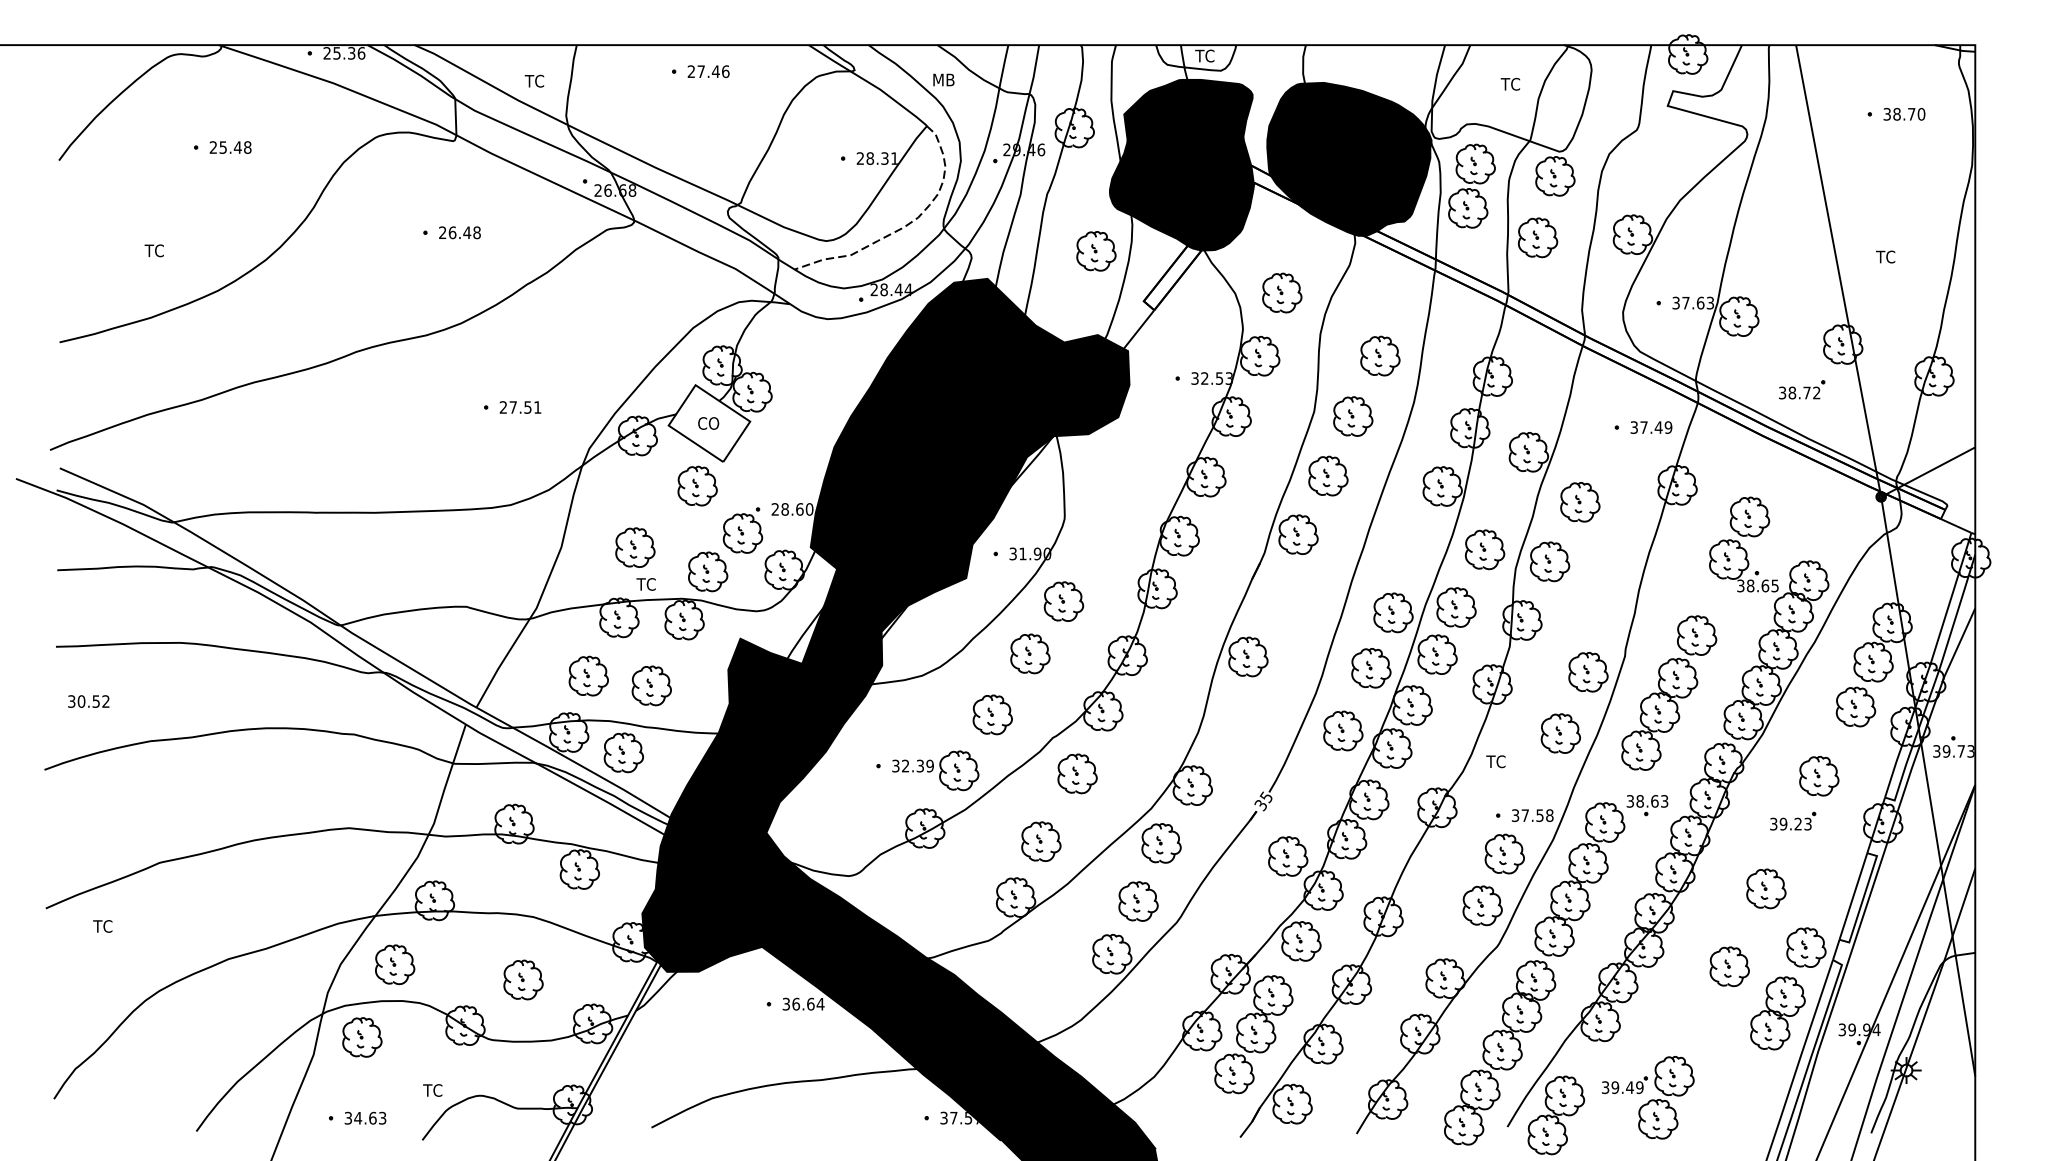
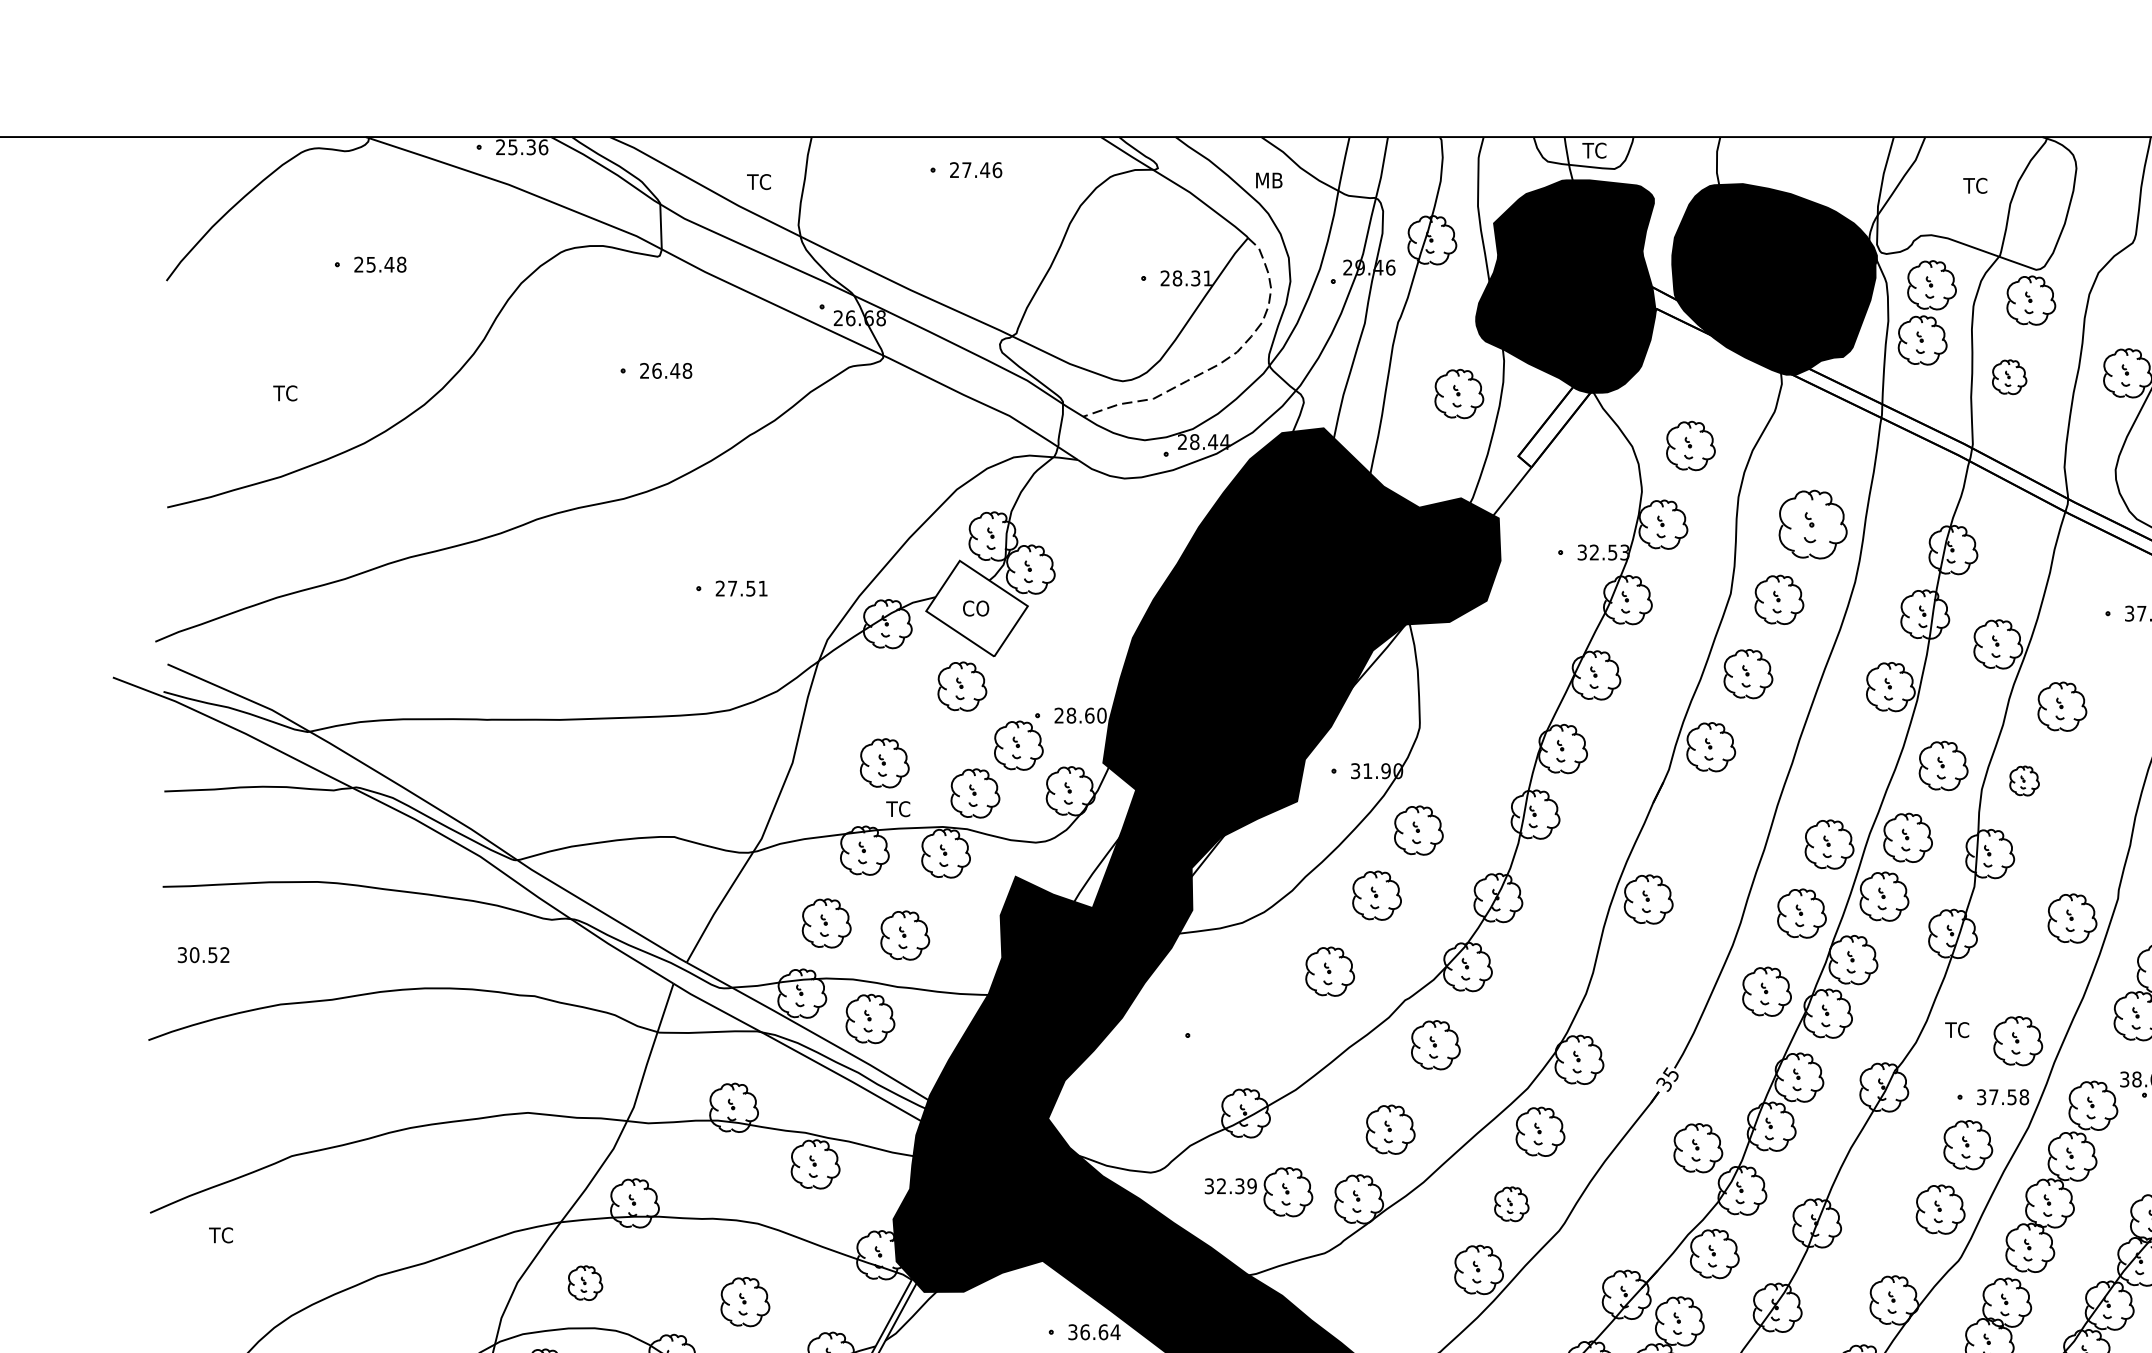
part: (1537, 237) -> (2008, 376), size x0.7
part: (1380, 355) -> (1813, 523), size x1.4
part: (1549, 561) -> (2023, 780), size x0.6
part: (1560, 733) -> (2017, 1041), moved
part: (935, 770) -> (1258, 1191), moved
part: (1138, 901) -> (1511, 1204), size x0.7
part: (395, 964) -> (585, 1282), size x0.7

